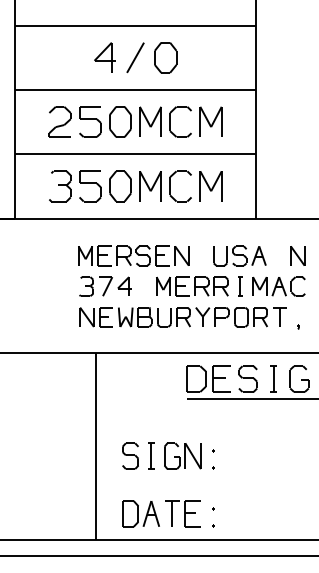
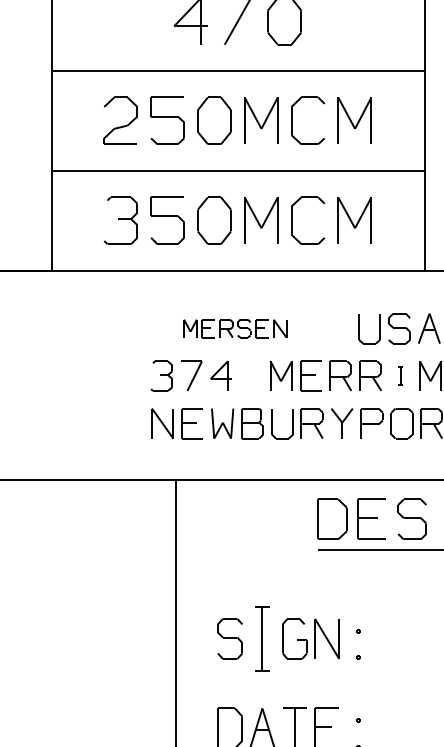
part: (133, 255) -> (234, 327), size x0.6
part: (240, 286) -> (400, 375), size x0.6
part: (151, 455) -> (262, 637), size x1.6

